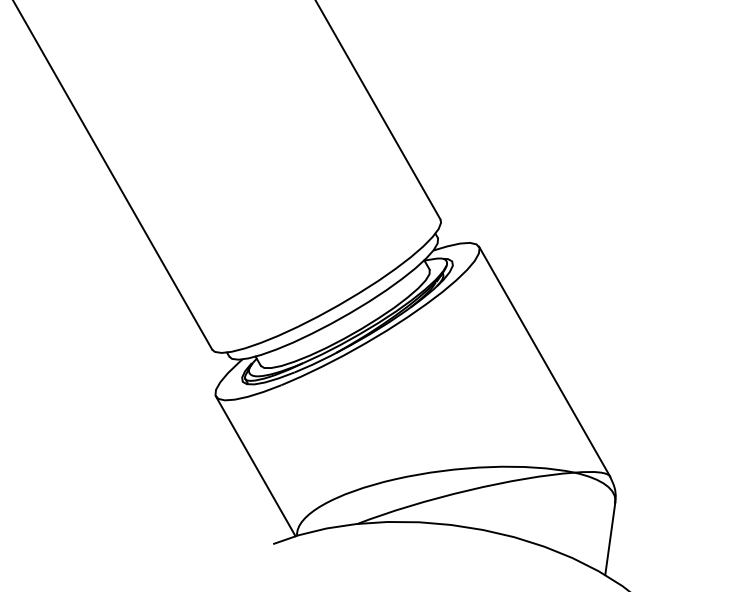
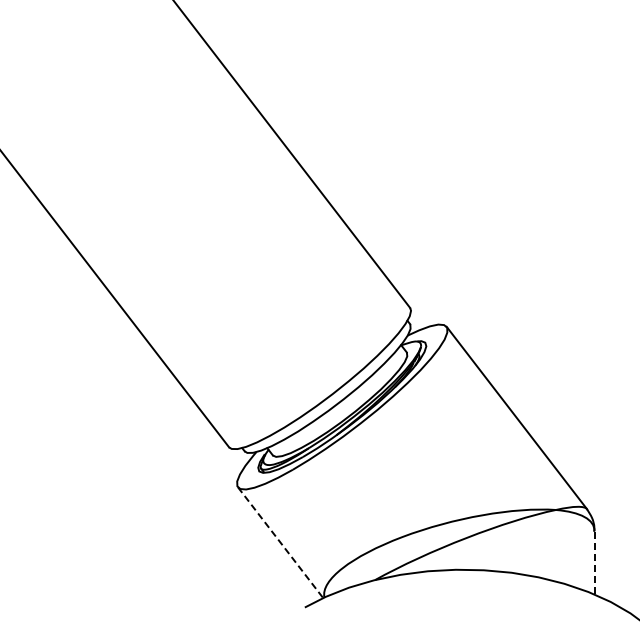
line: (255, 466) -> (280, 542), solid -> dashed
line: (610, 538) -> (594, 562), solid -> dashed

